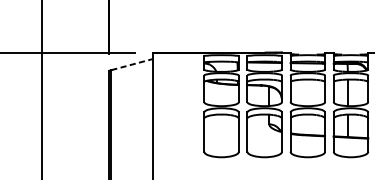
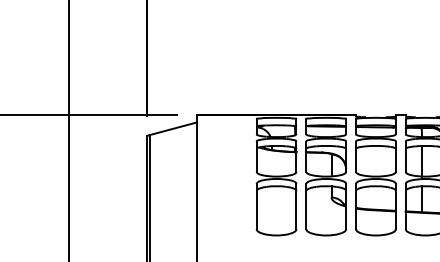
line: (132, 64) -> (173, 128), dashed -> solid

